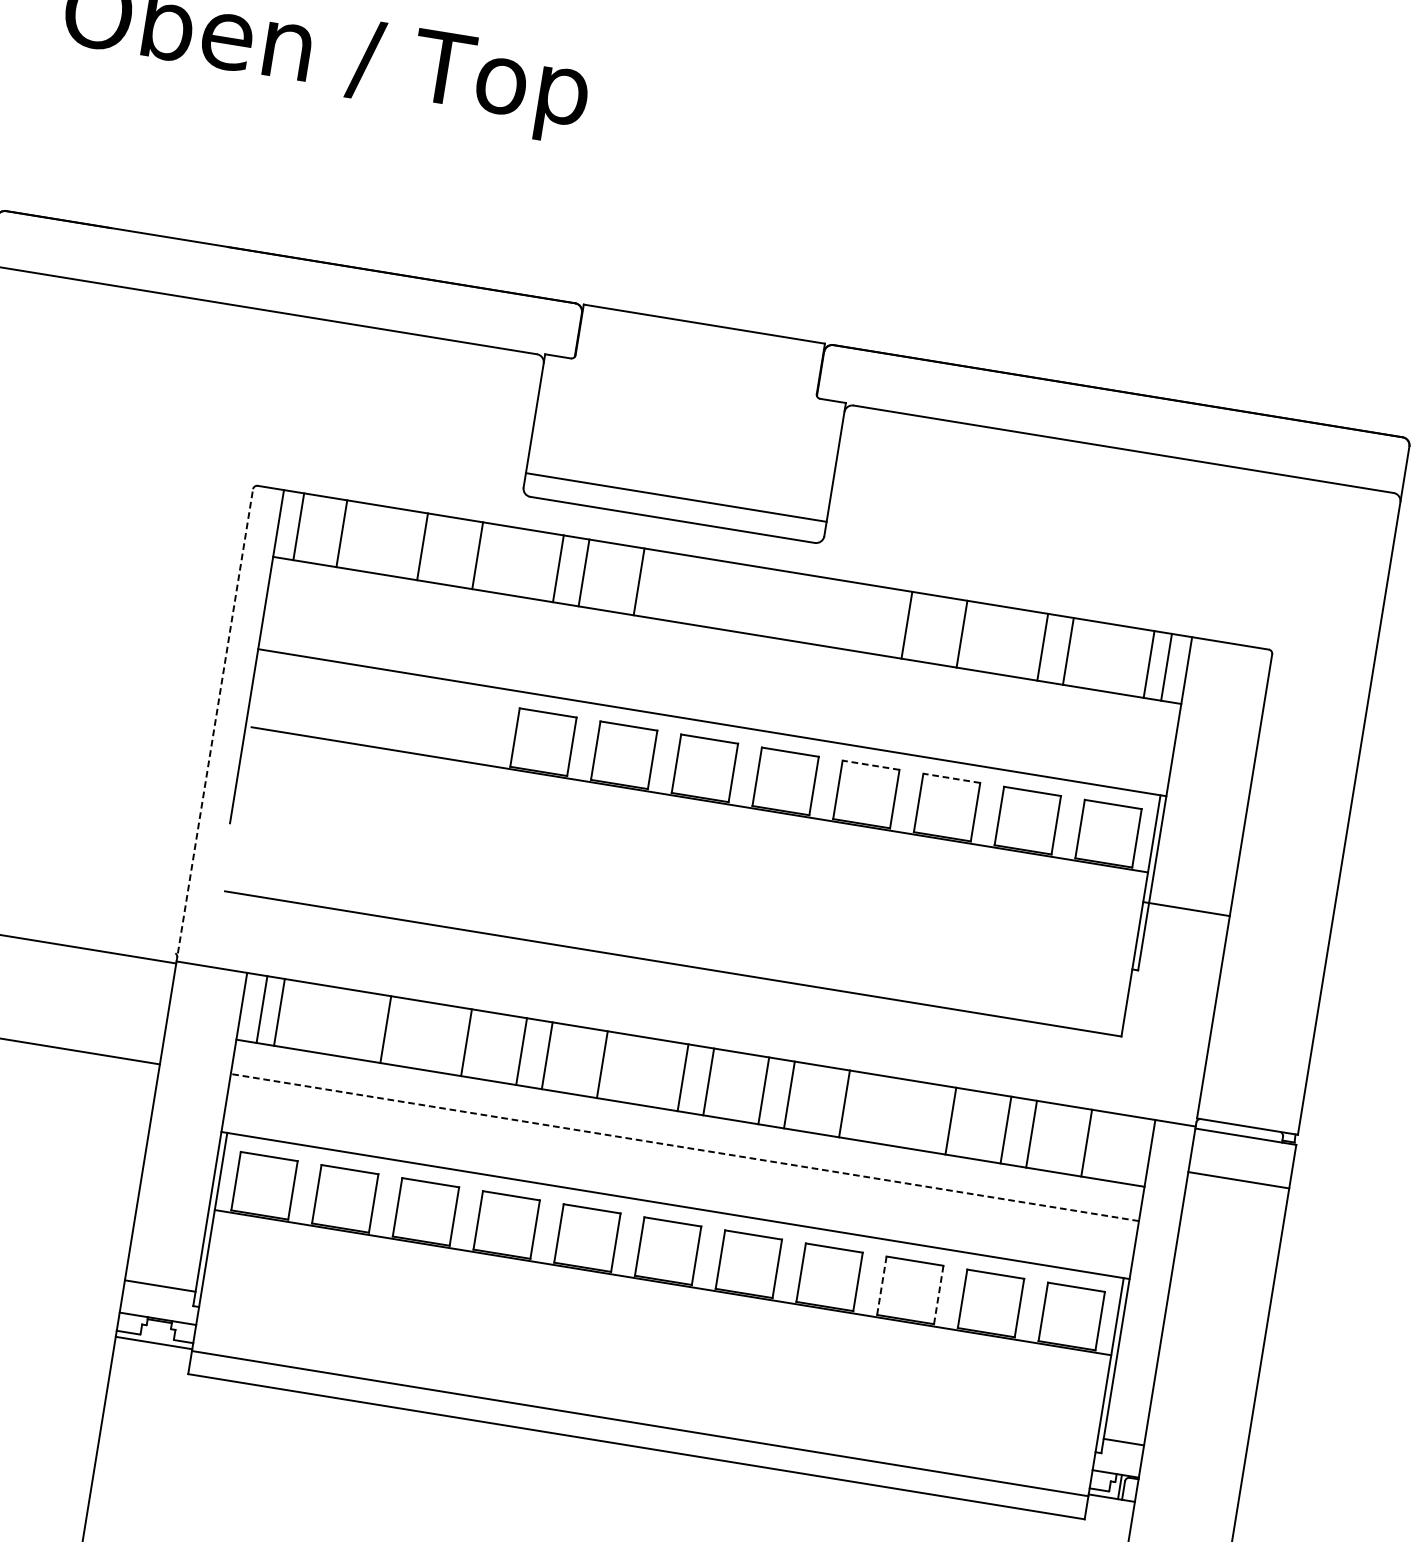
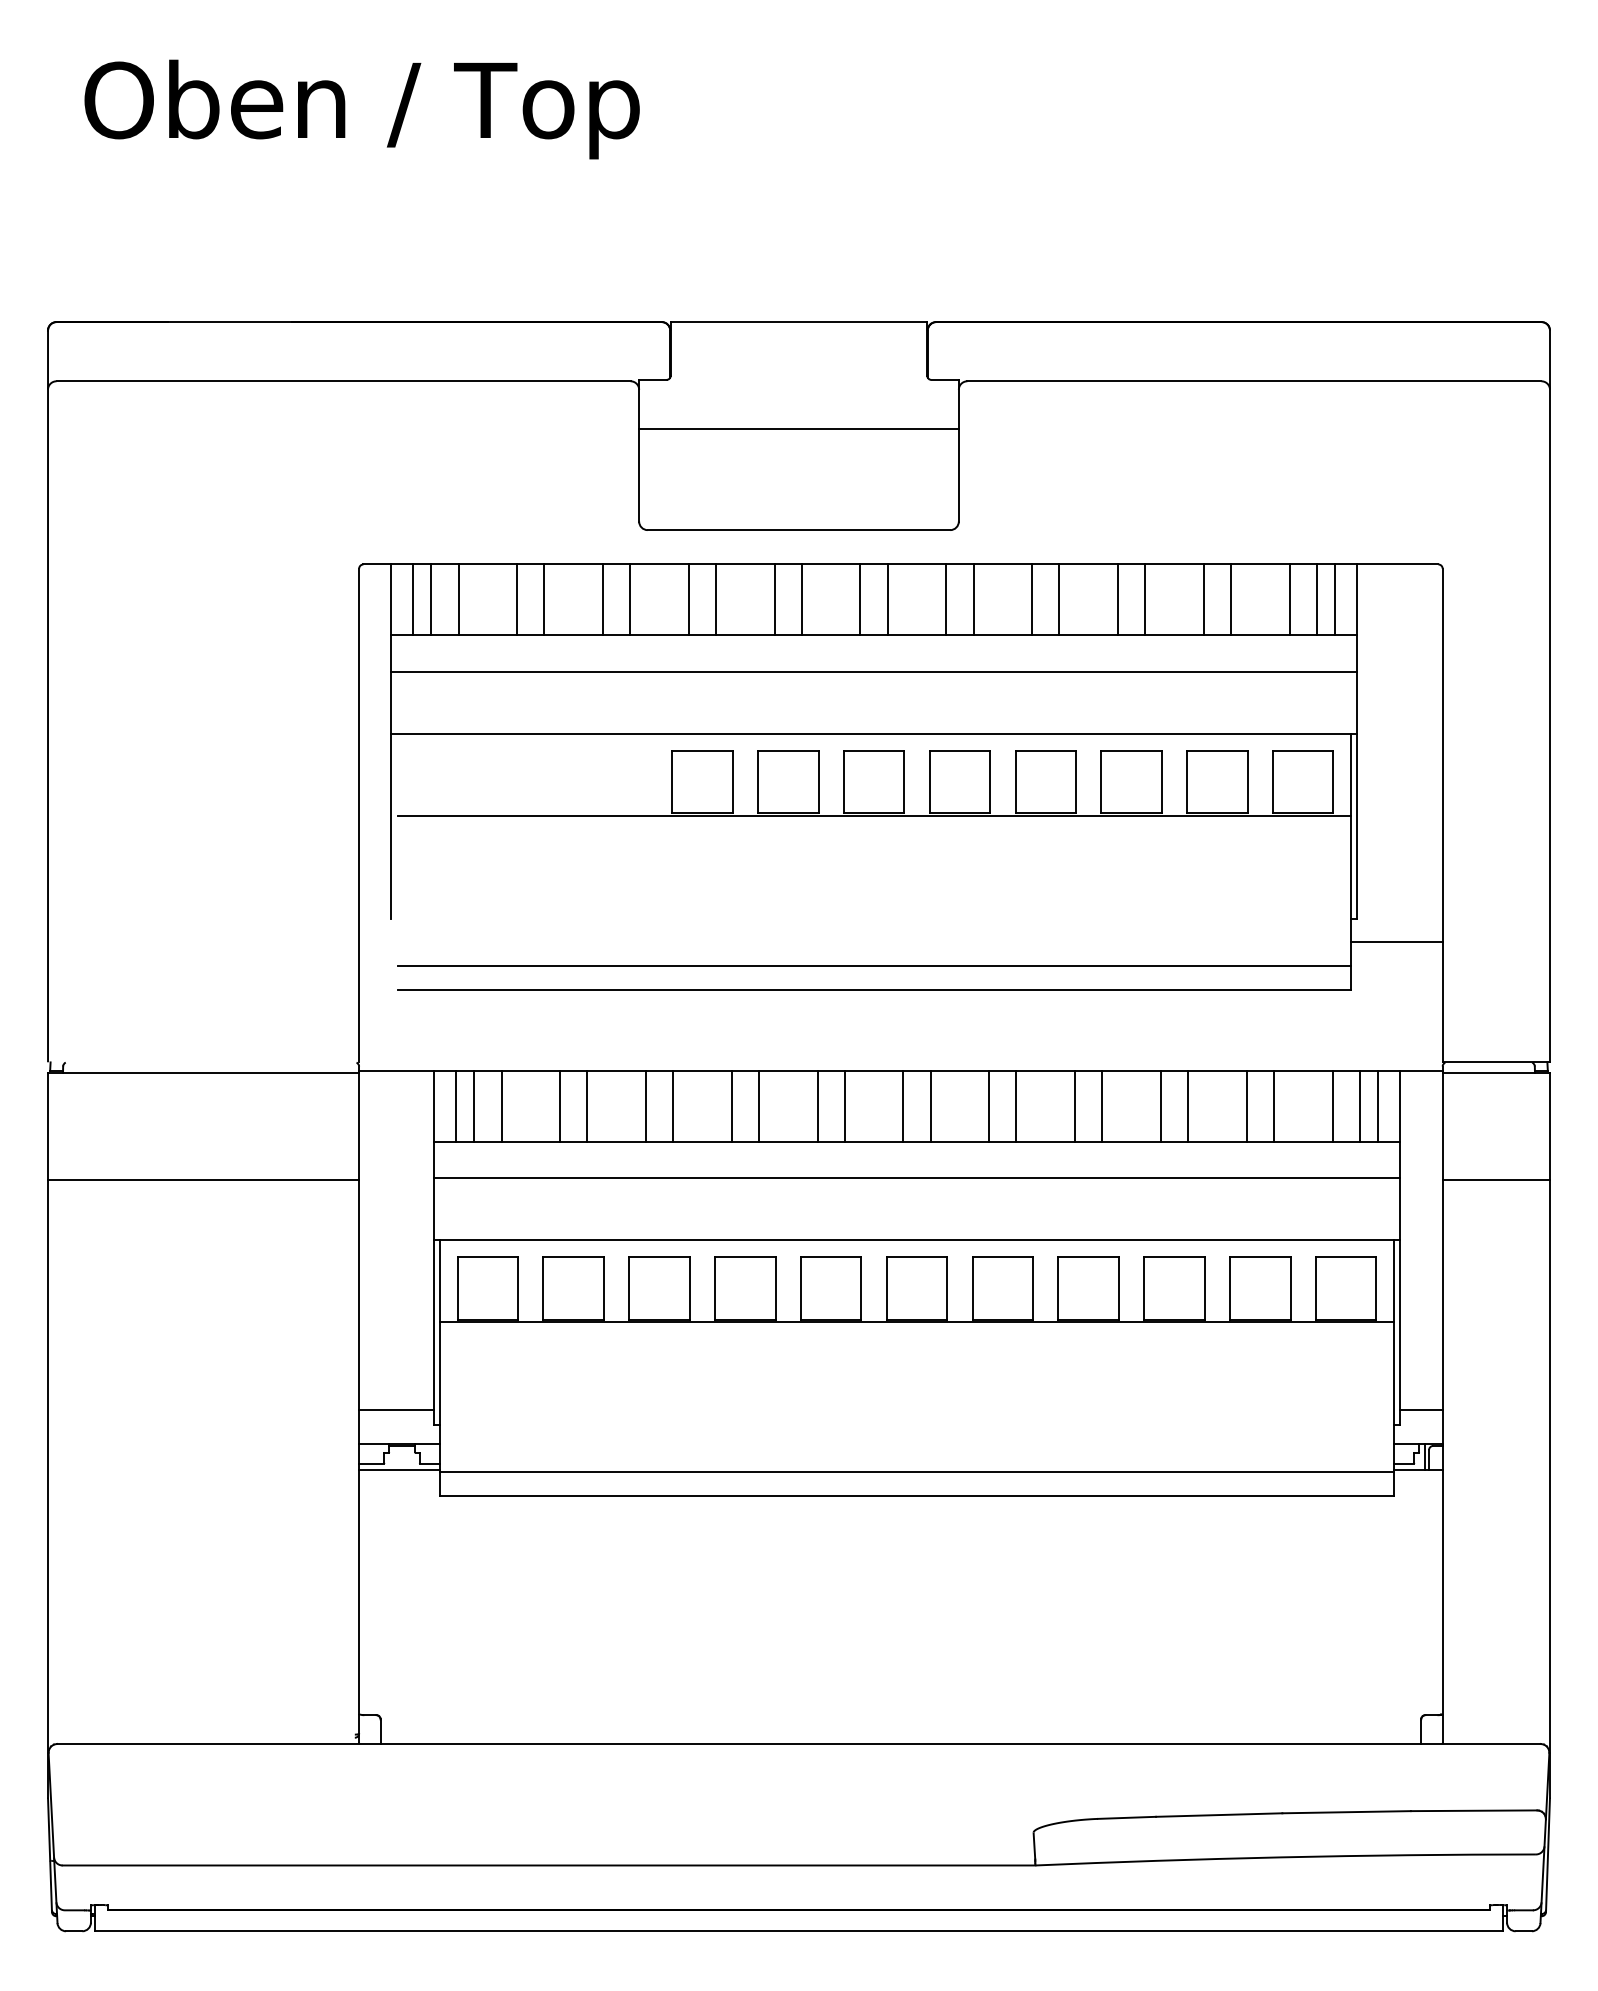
line: (675, 497) -> (798, 429), moved
line: (316, 529) -> (431, 599), added
line: (397, 542) -> (517, 599), added
line: (503, 559) -> (630, 599), added
line: (664, 585) -> (801, 599), added
line: (719, 594) -> (860, 599), added
line: (745, 598) -> (887, 599), added
line: (800, 607) -> (946, 599), added
line: (826, 611) -> (973, 599), added
line: (881, 620) -> (1032, 599), added
line: (988, 637) -> (1145, 599), added
line: (1123, 659) -> (1289, 599), added
line: (721, 664) -> (873, 671), added
line: (215, 721) -> (359, 815), dashed -> solid
line: (870, 765) -> (1045, 751), dashed -> solid
line: (951, 778) -> (1131, 751), dashed -> solid
line: (1186, 909) -> (1396, 942), moved
line: (676, 940) -> (873, 965), added
line: (305, 1015) -> (501, 1105), added
line: (360, 1024) -> (560, 1105), added
line: (440, 1037) -> (645, 1105), added
line: (627, 1067) -> (844, 1105), added
line: (870, 1107) -> (1102, 1105), added
line: (925, 1116) -> (1160, 1105), added
line: (1112, 1146) -> (1359, 1105), added
line: (685, 1147) -> (917, 1178), dashed -> solid
line: (1130, 1149) -> (1378, 1105), added
line: (1237, 1180) -> (1495, 1180), moved
line: (882, 1285) -> (1144, 1288), dashed -> solid
line: (938, 1294) -> (1204, 1287), dashed -> solid

